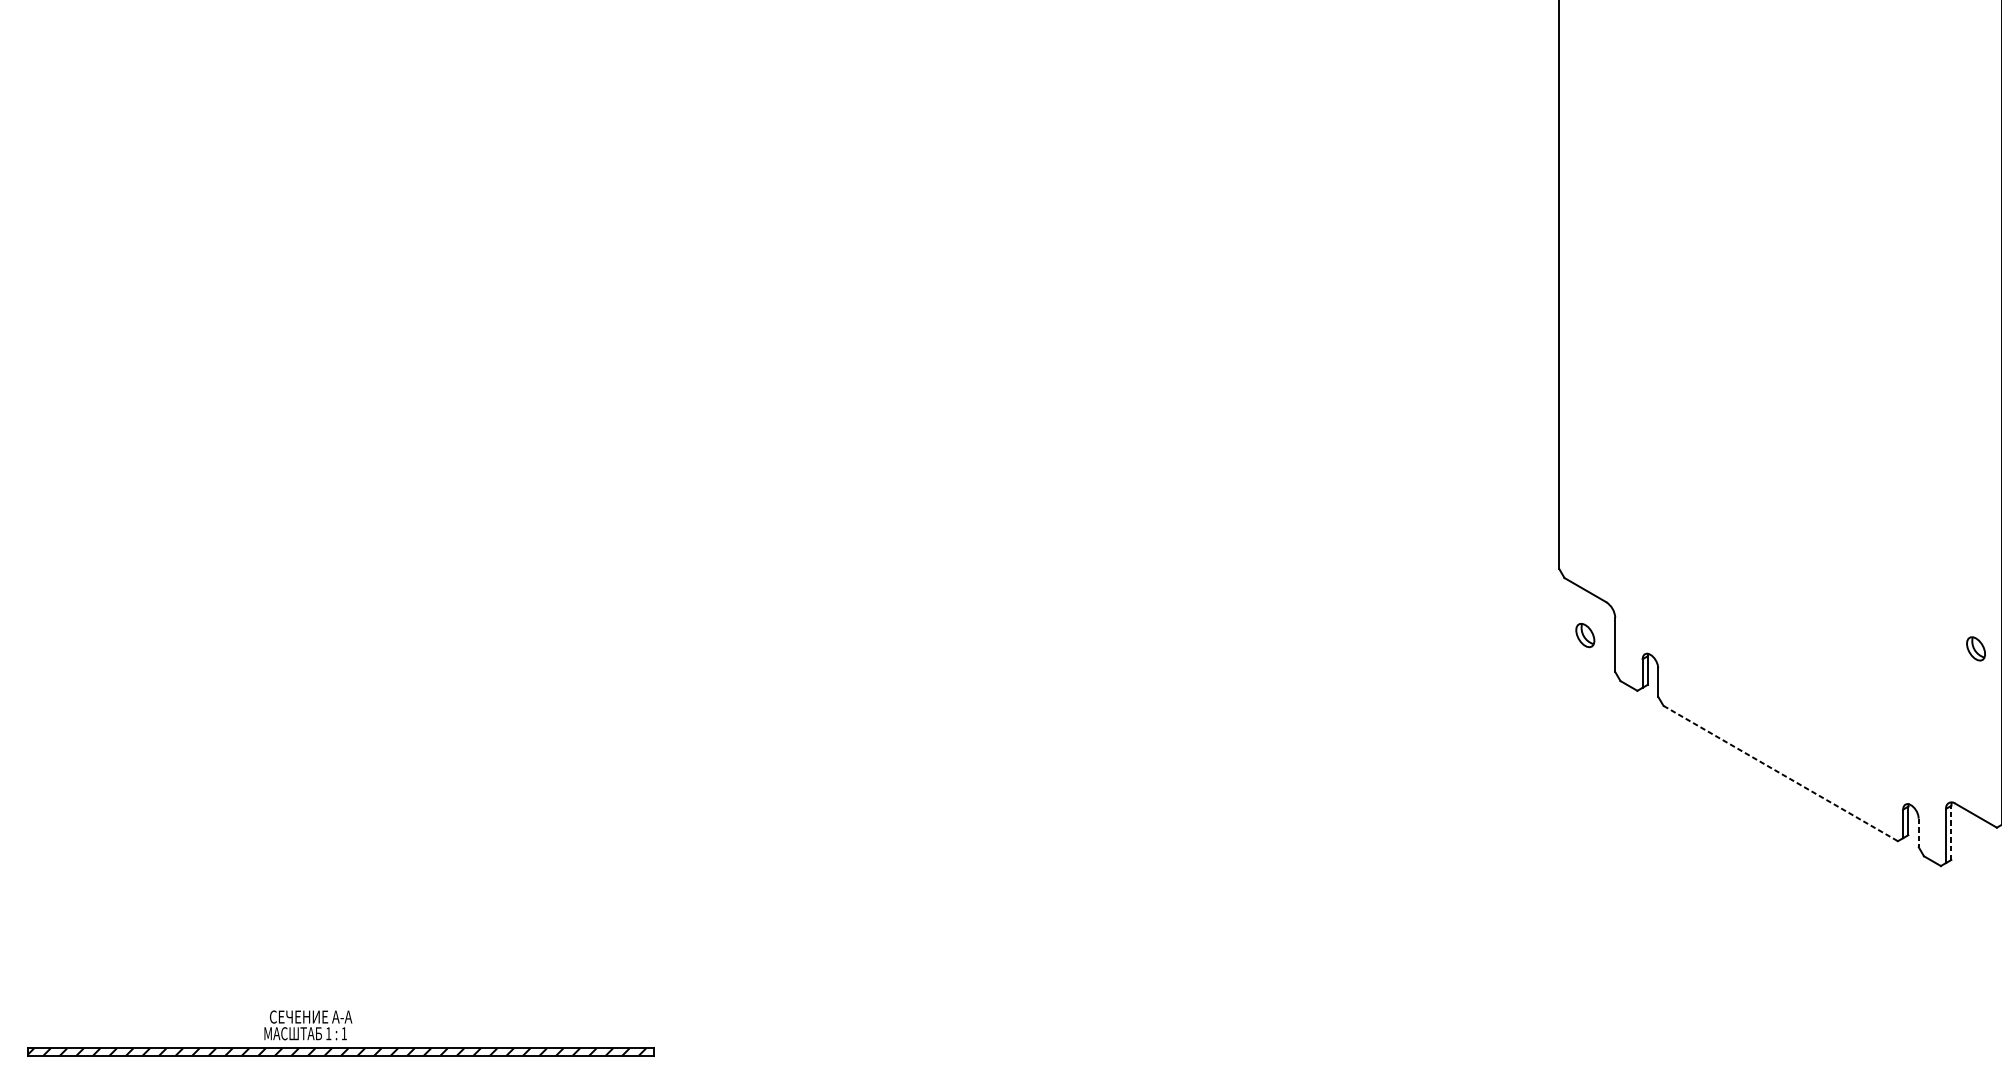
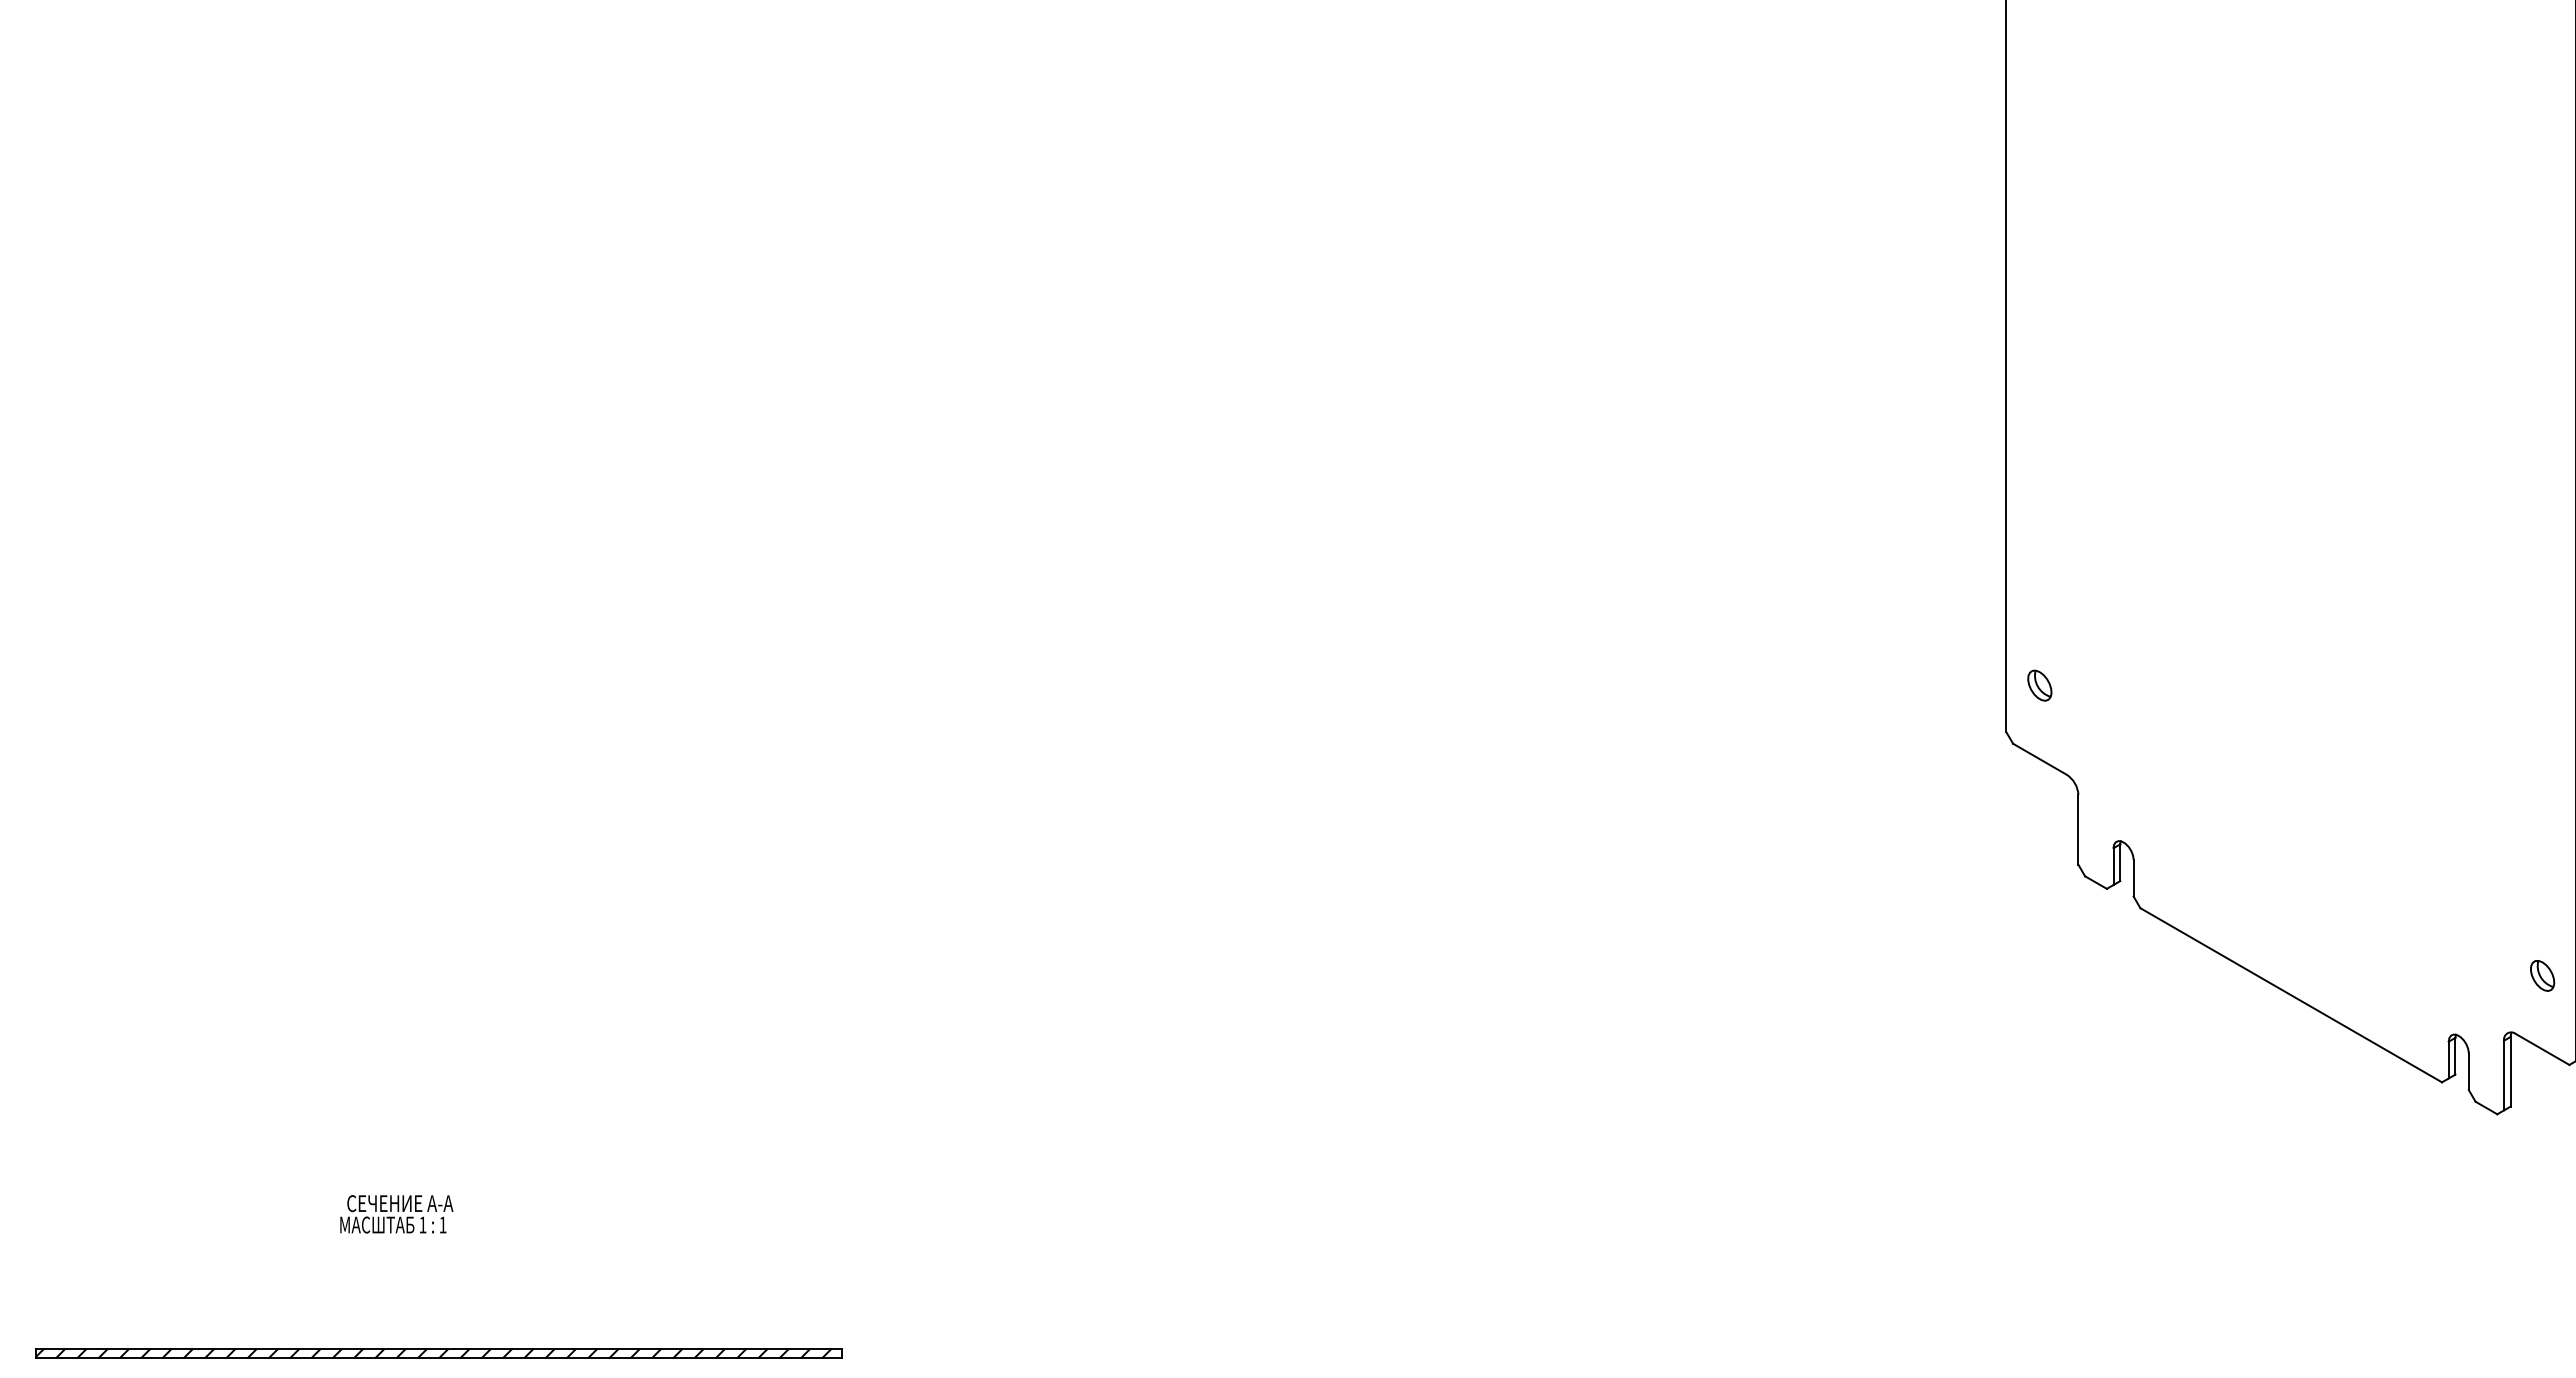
part: (1585, 635) -> (2039, 685), moved
part: (1975, 648) -> (2542, 975), moved
line: (1780, 773) -> (2291, 995), dashed -> solid
line: (1951, 832) -> (2510, 1071), dashed -> solid
line: (1918, 833) -> (2468, 1072), dashed -> solid
text: (308, 1025) -> (396, 1214), moved

